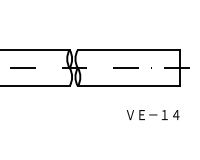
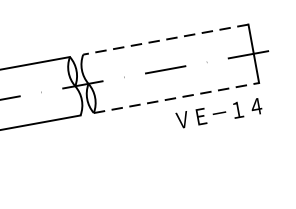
line: (128, 49) -> (164, 39), solid -> dashed
line: (129, 86) -> (177, 98), solid -> dashed
text: (153, 115) -> (219, 113), moved

